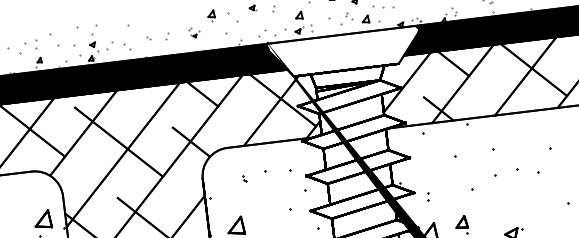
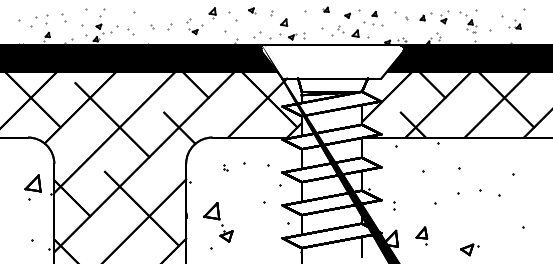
part: (299, 15) -> (284, 22), moved
part: (194, 32) -> (194, 26), size x1.67
part: (53, 39) -> (63, 17), size x0.62

